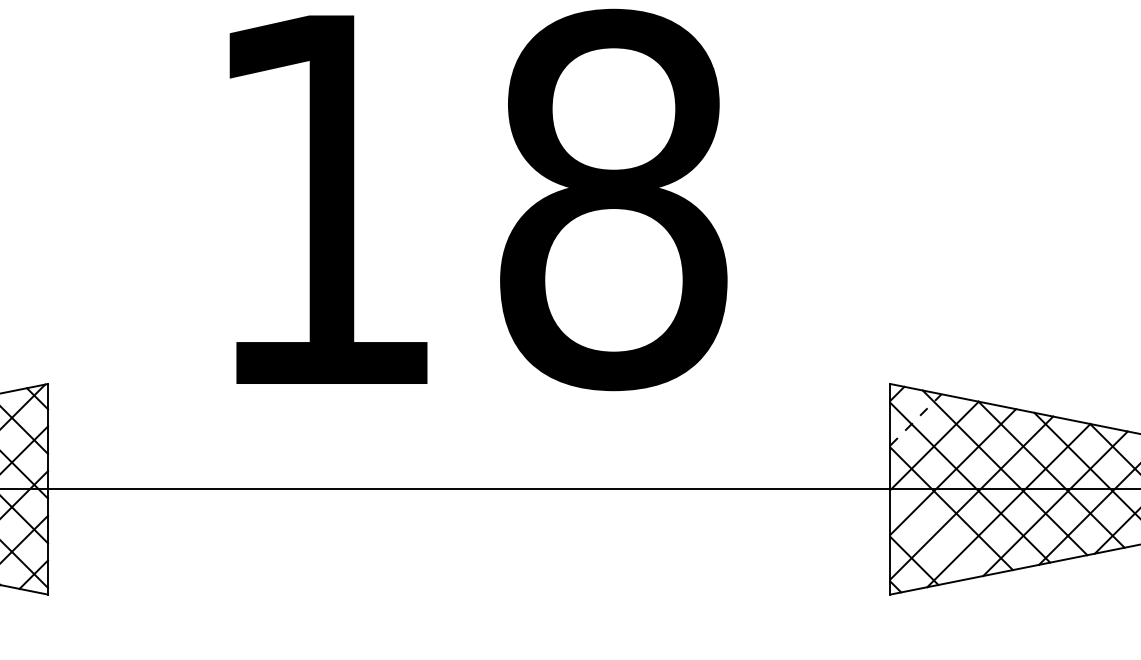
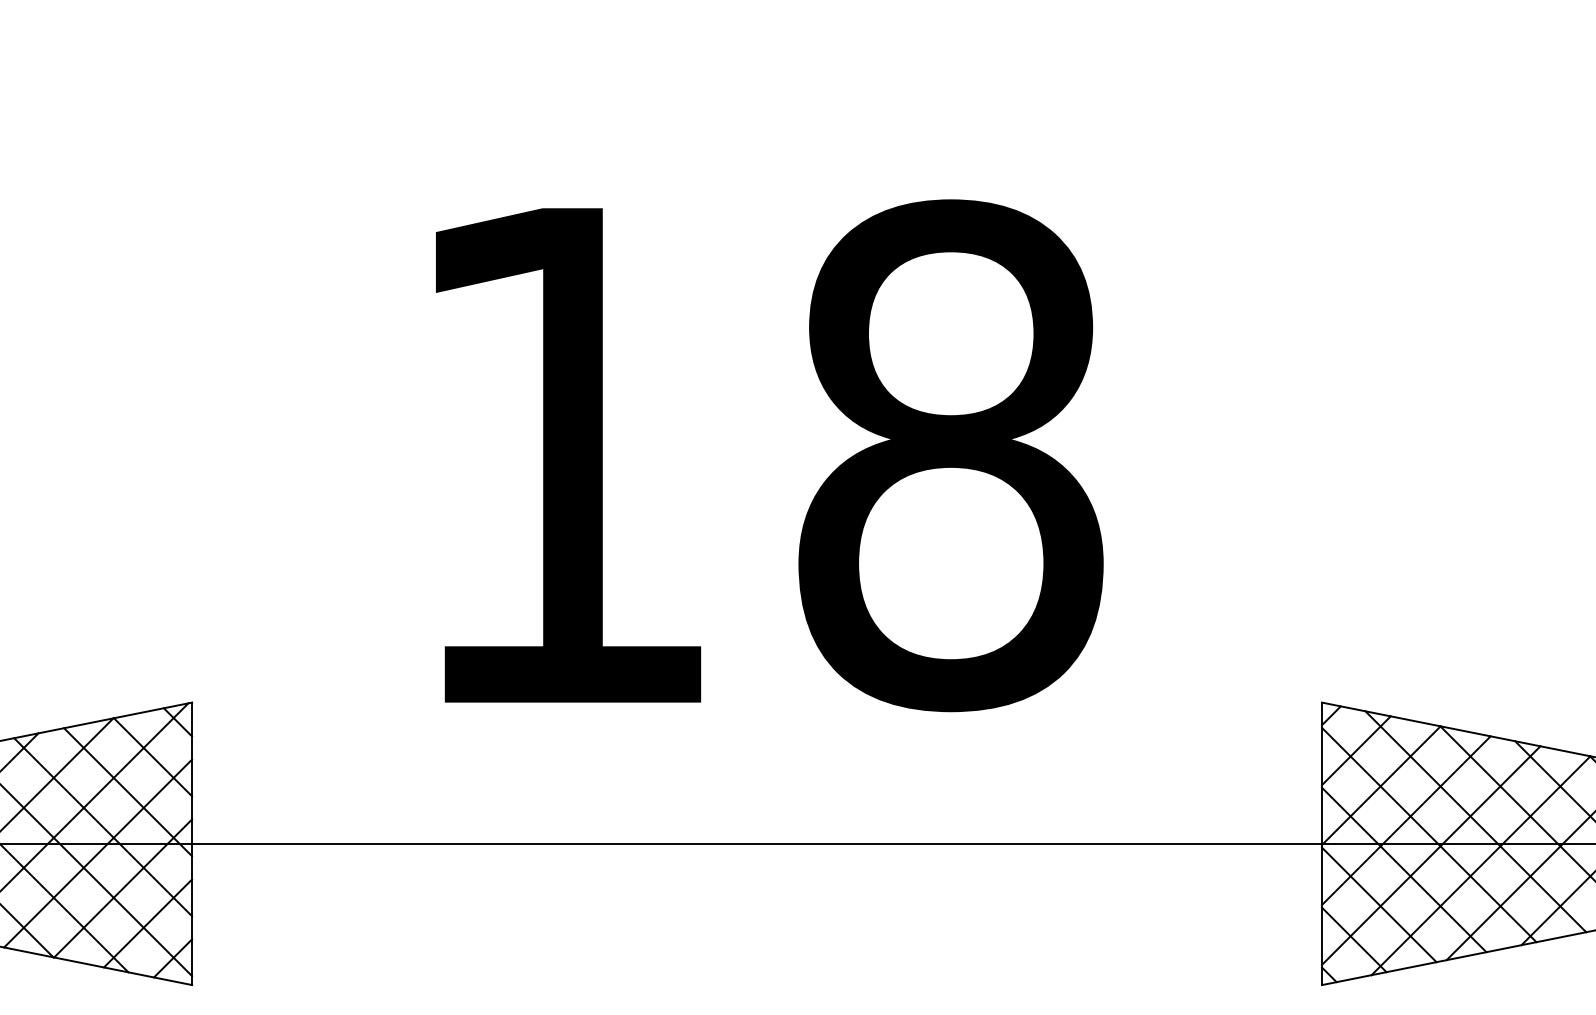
line: (916, 419) -> (1356, 750), dashed -> solid
line: (933, 534) -> (1379, 904), added

